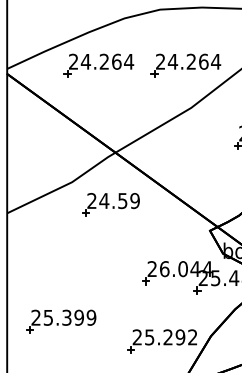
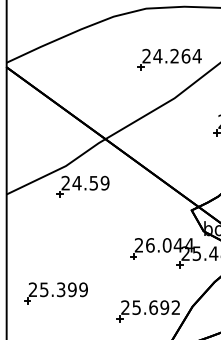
part: (98, 65) -> (89, 59), removed
part: (110, 204) -> (82, 186), moved
text: (168, 337) -> (153, 307), 25.292 -> 25.692

